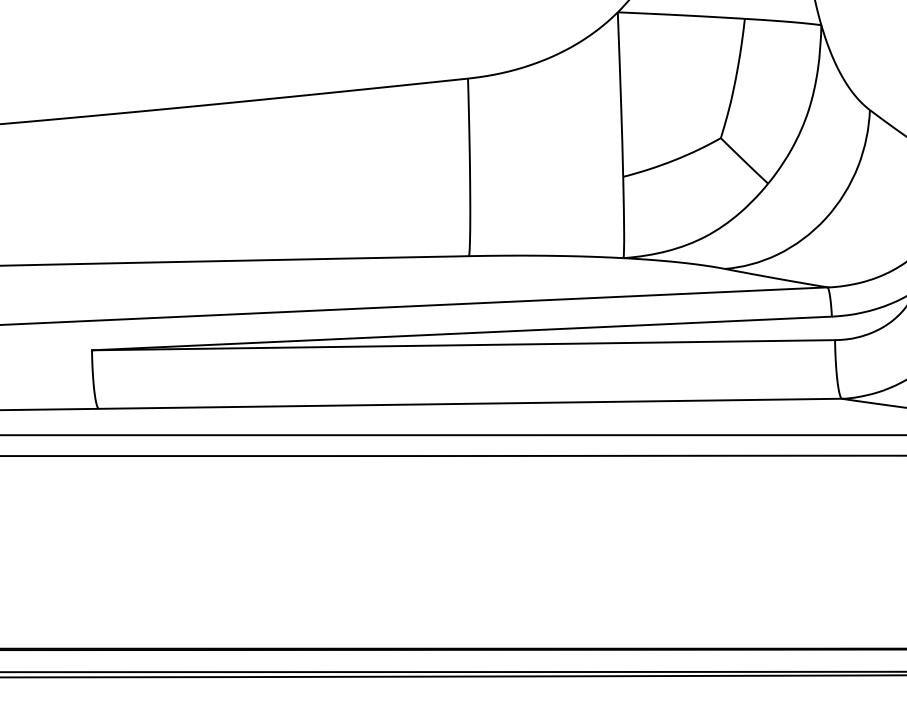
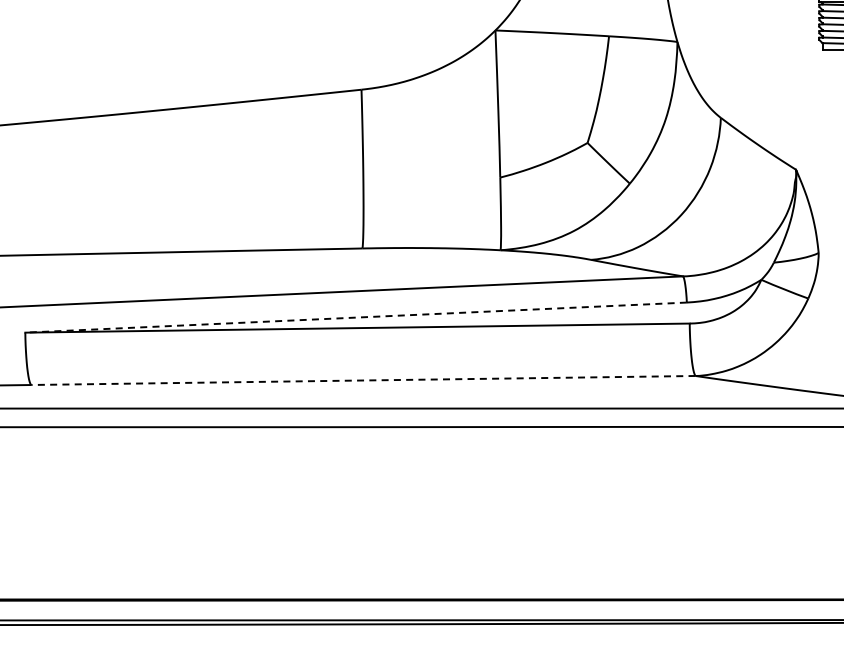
line: (461, 333) -> (355, 317), solid -> dashed
line: (469, 403) -> (362, 380), solid -> dashed

